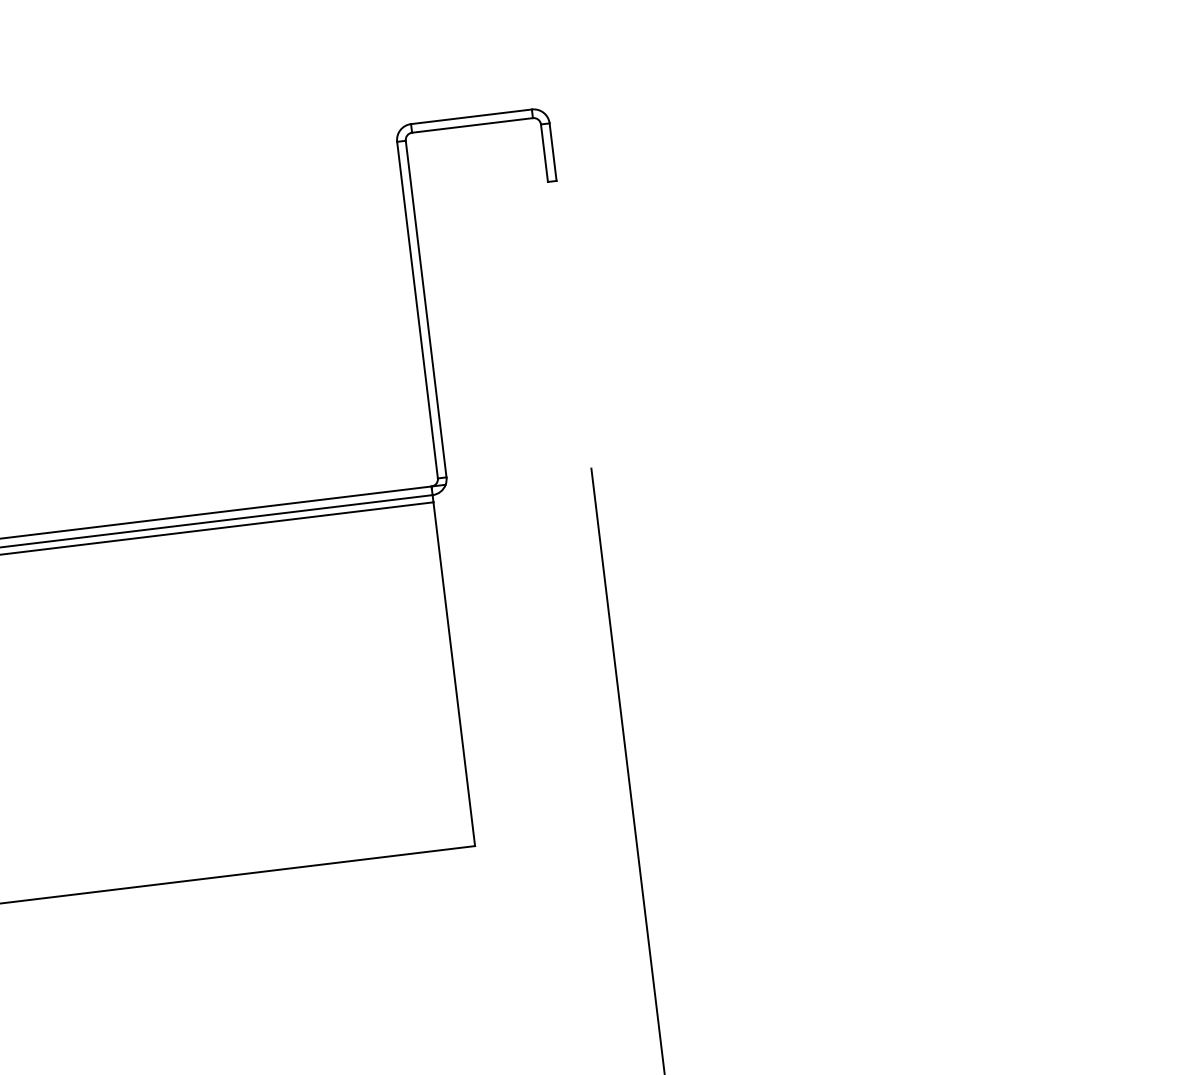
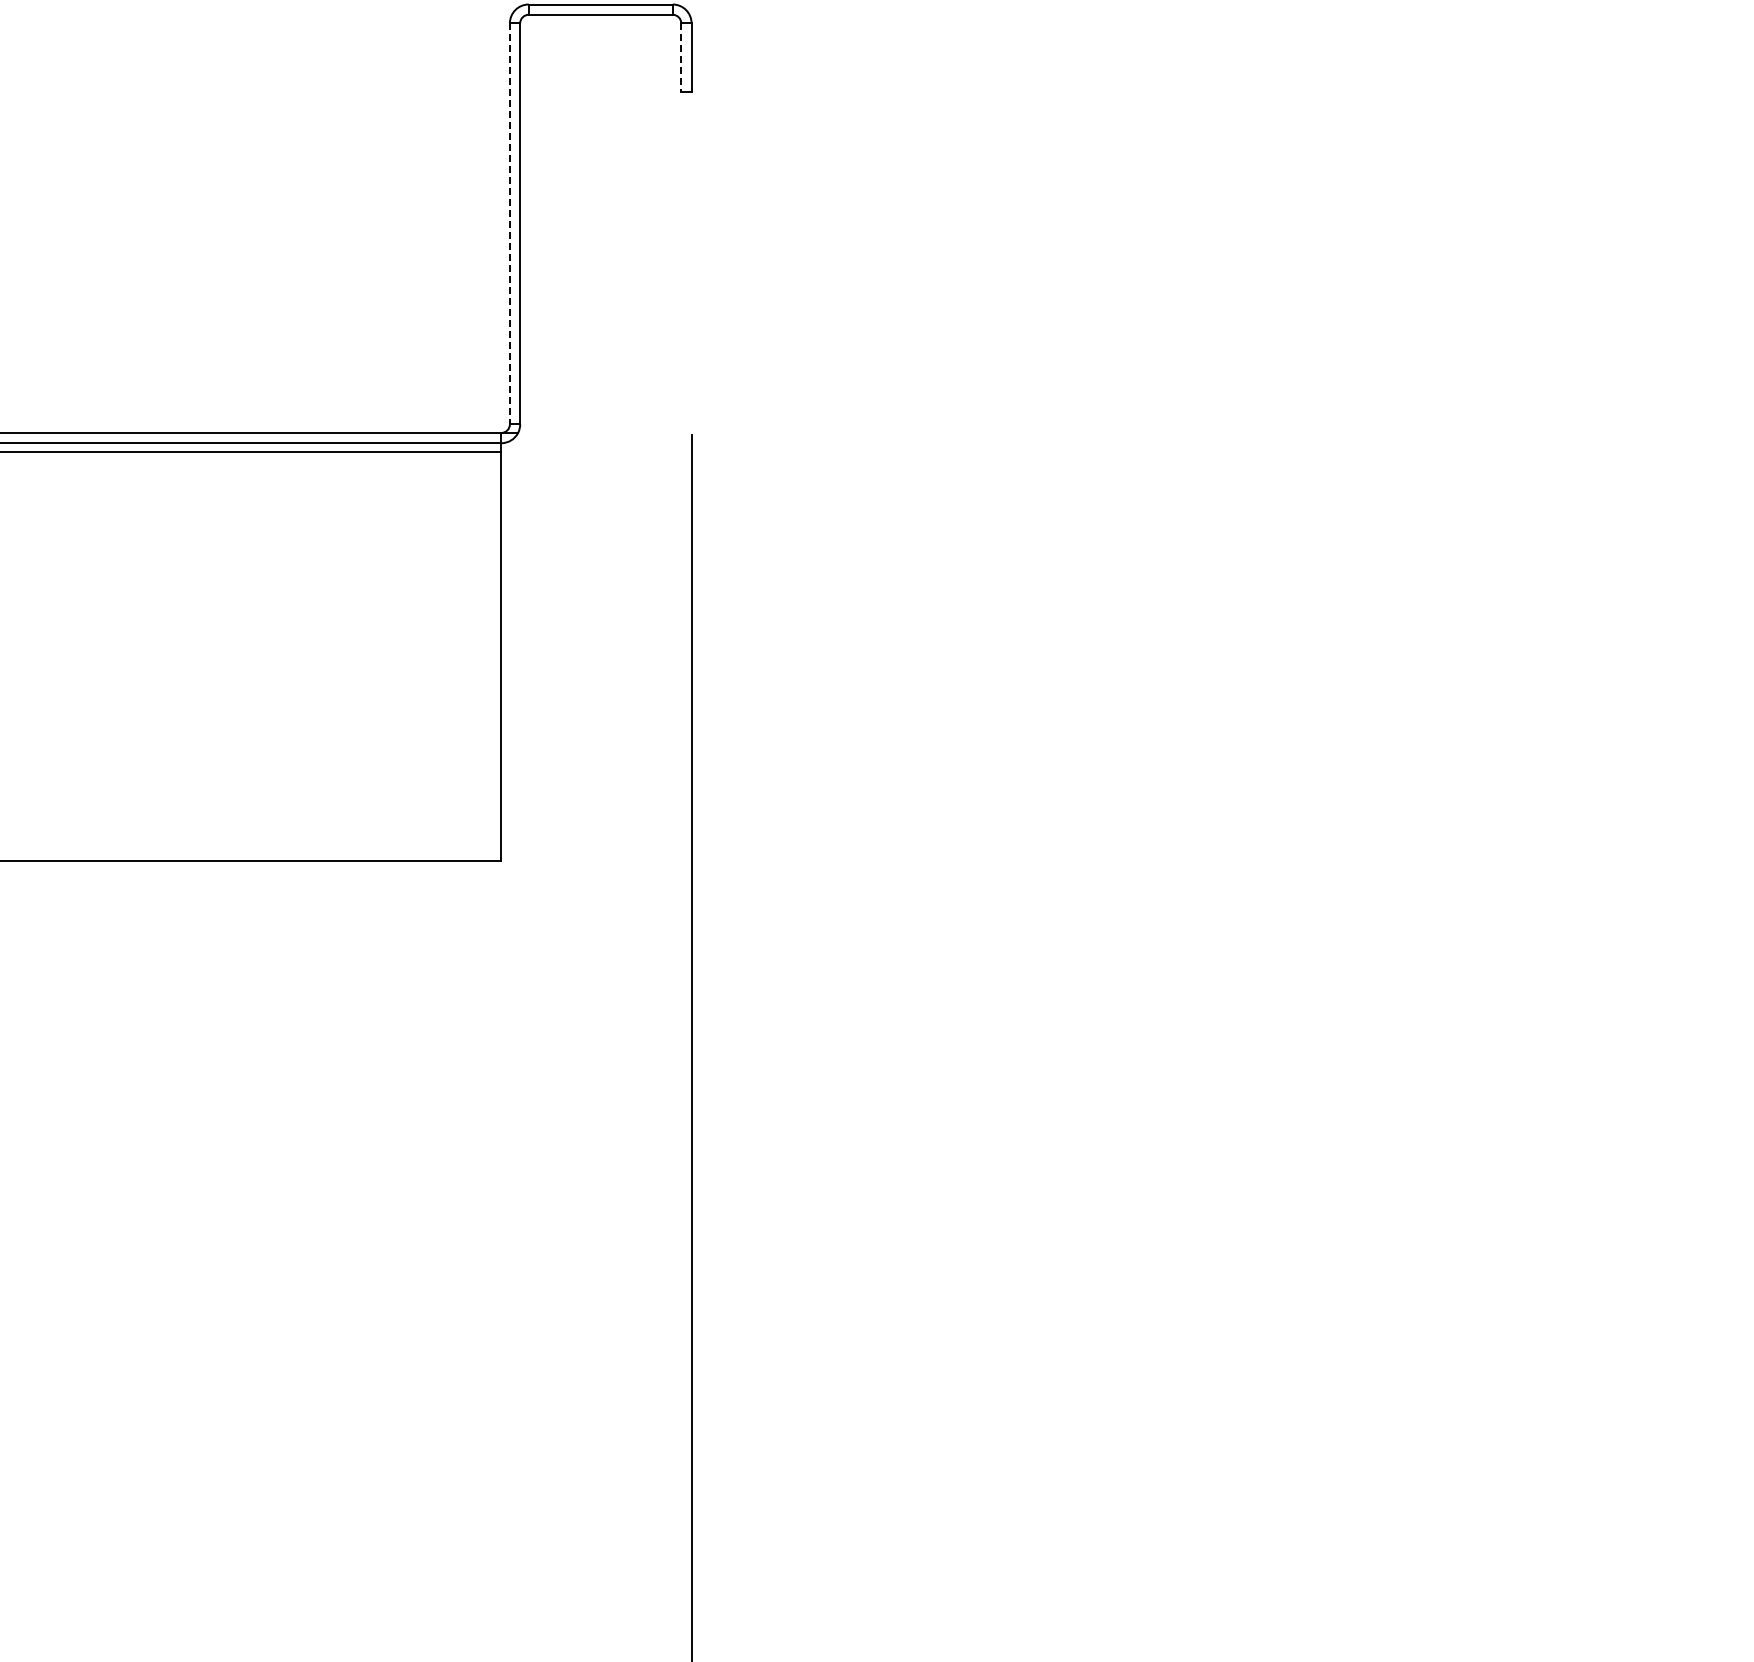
line: (544, 153) -> (681, 58), solid -> dashed
line: (417, 309) -> (509, 223), solid -> dashed

